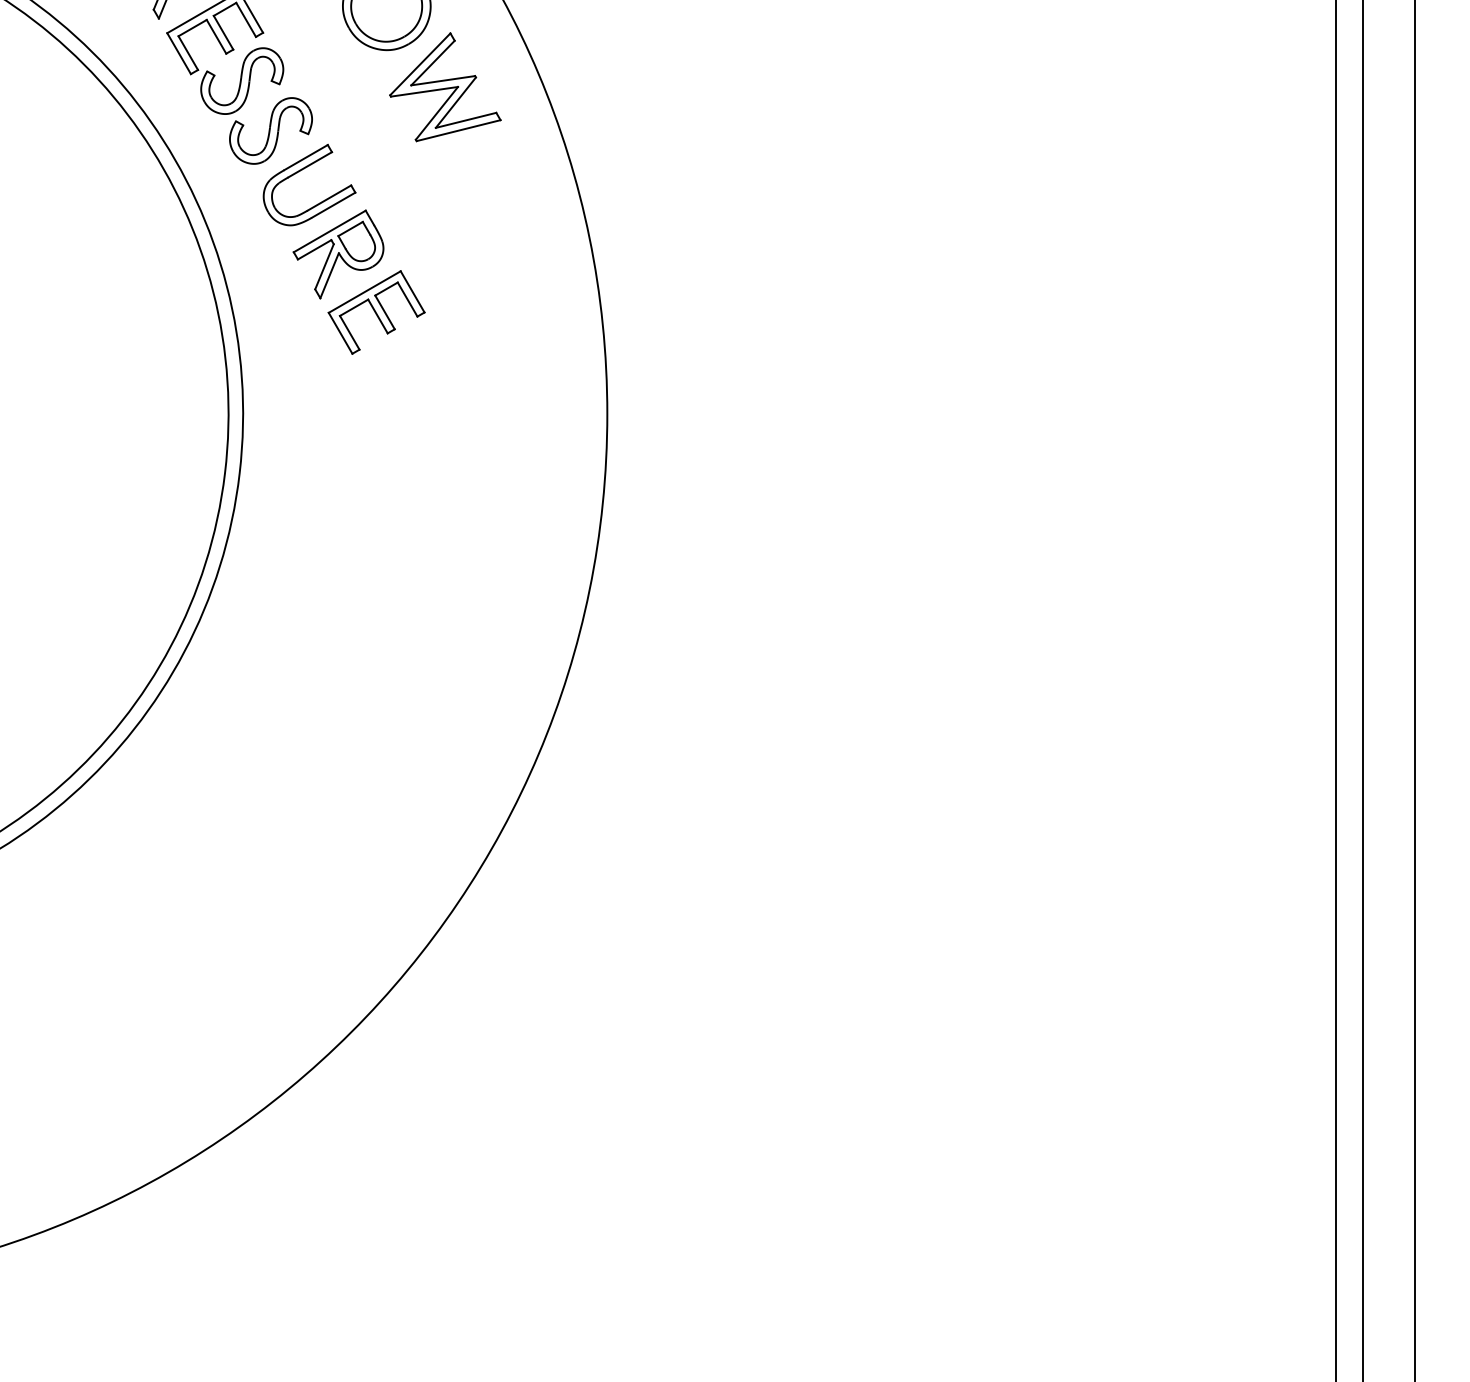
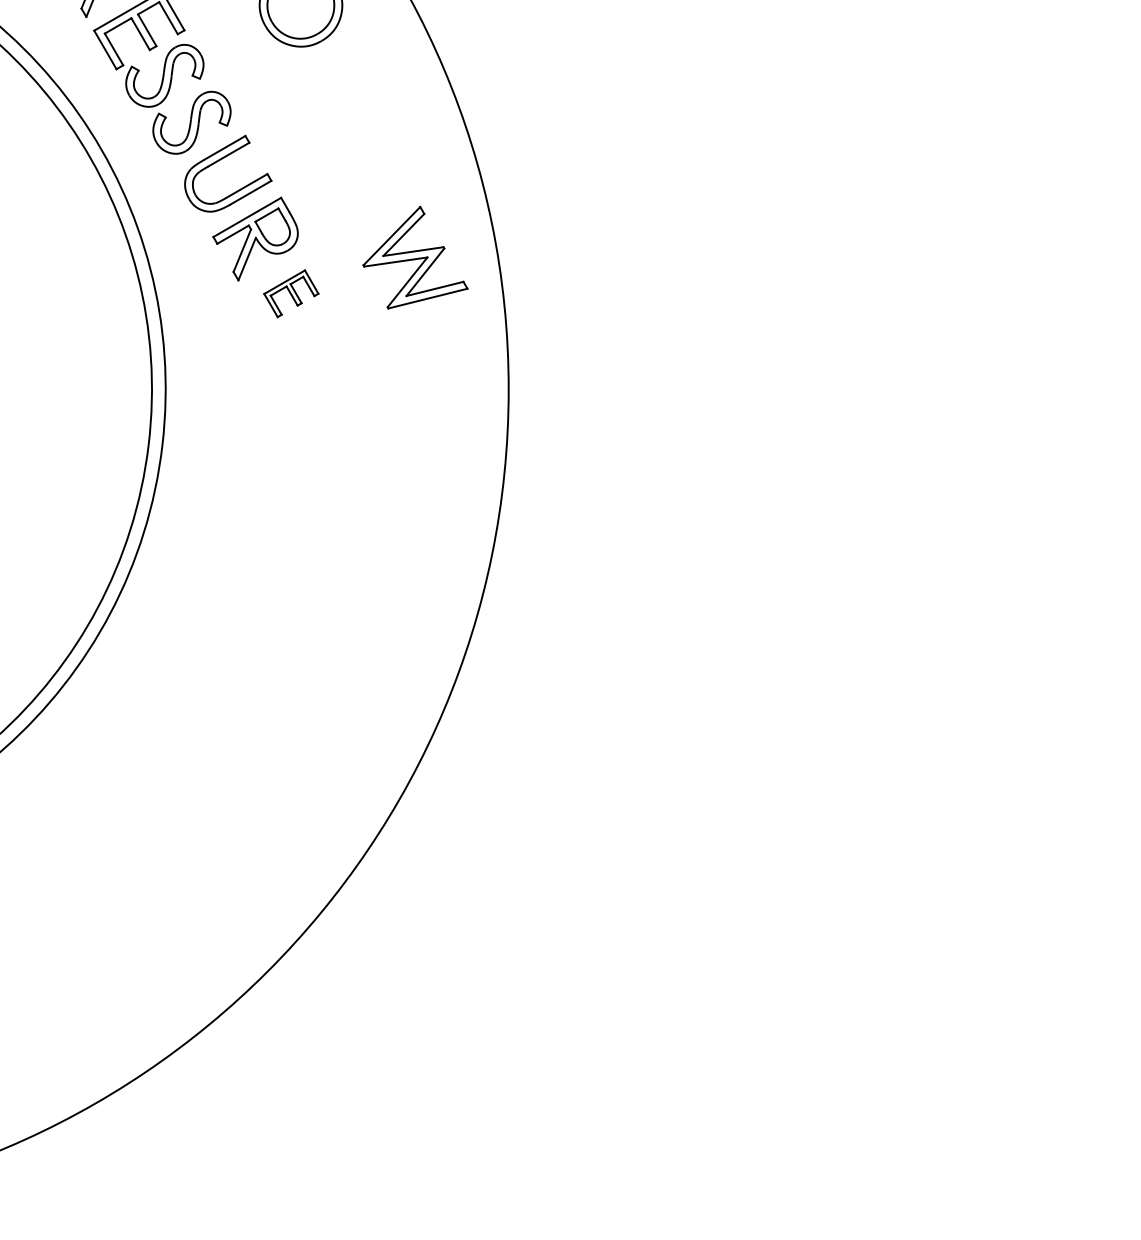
part: (445, 87) -> (415, 257), moved
part: (376, 312) -> (291, 293), size x0.6

